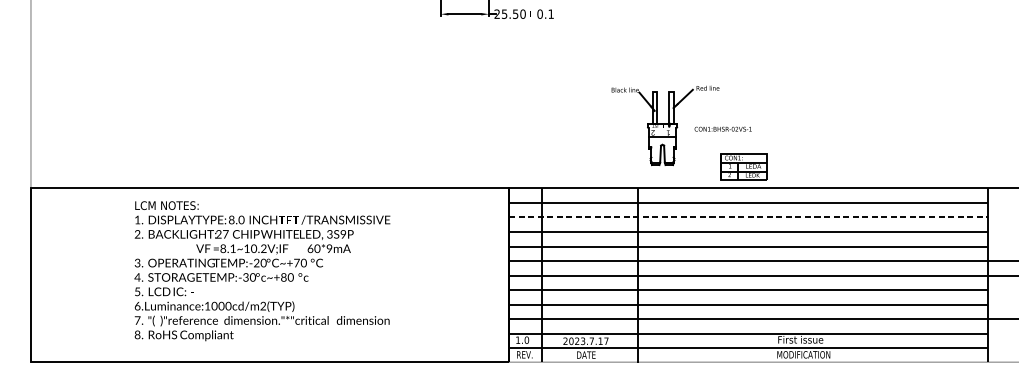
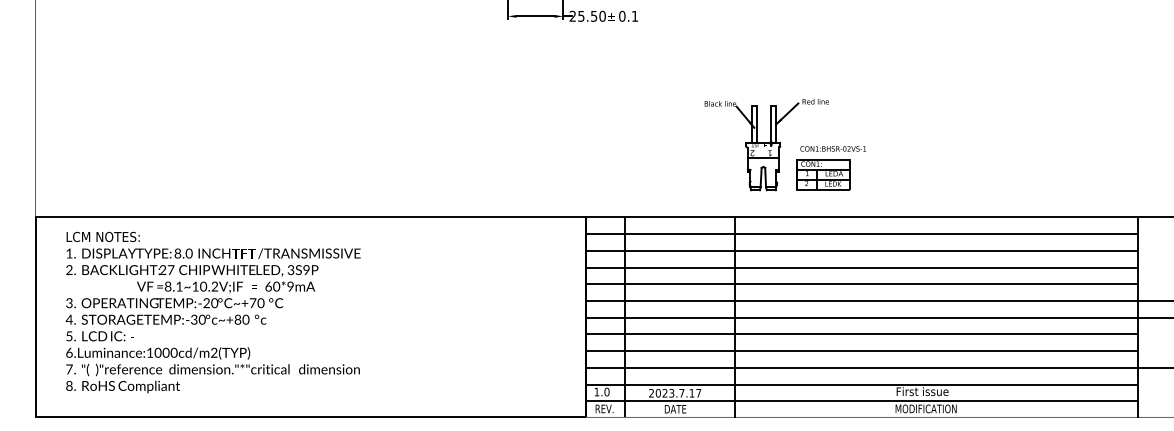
part: (744, 167) -> (823, 174), moved
line: (748, 217) -> (862, 250), dashed -> solid
text: (261, 271) -> (212, 312), moved

